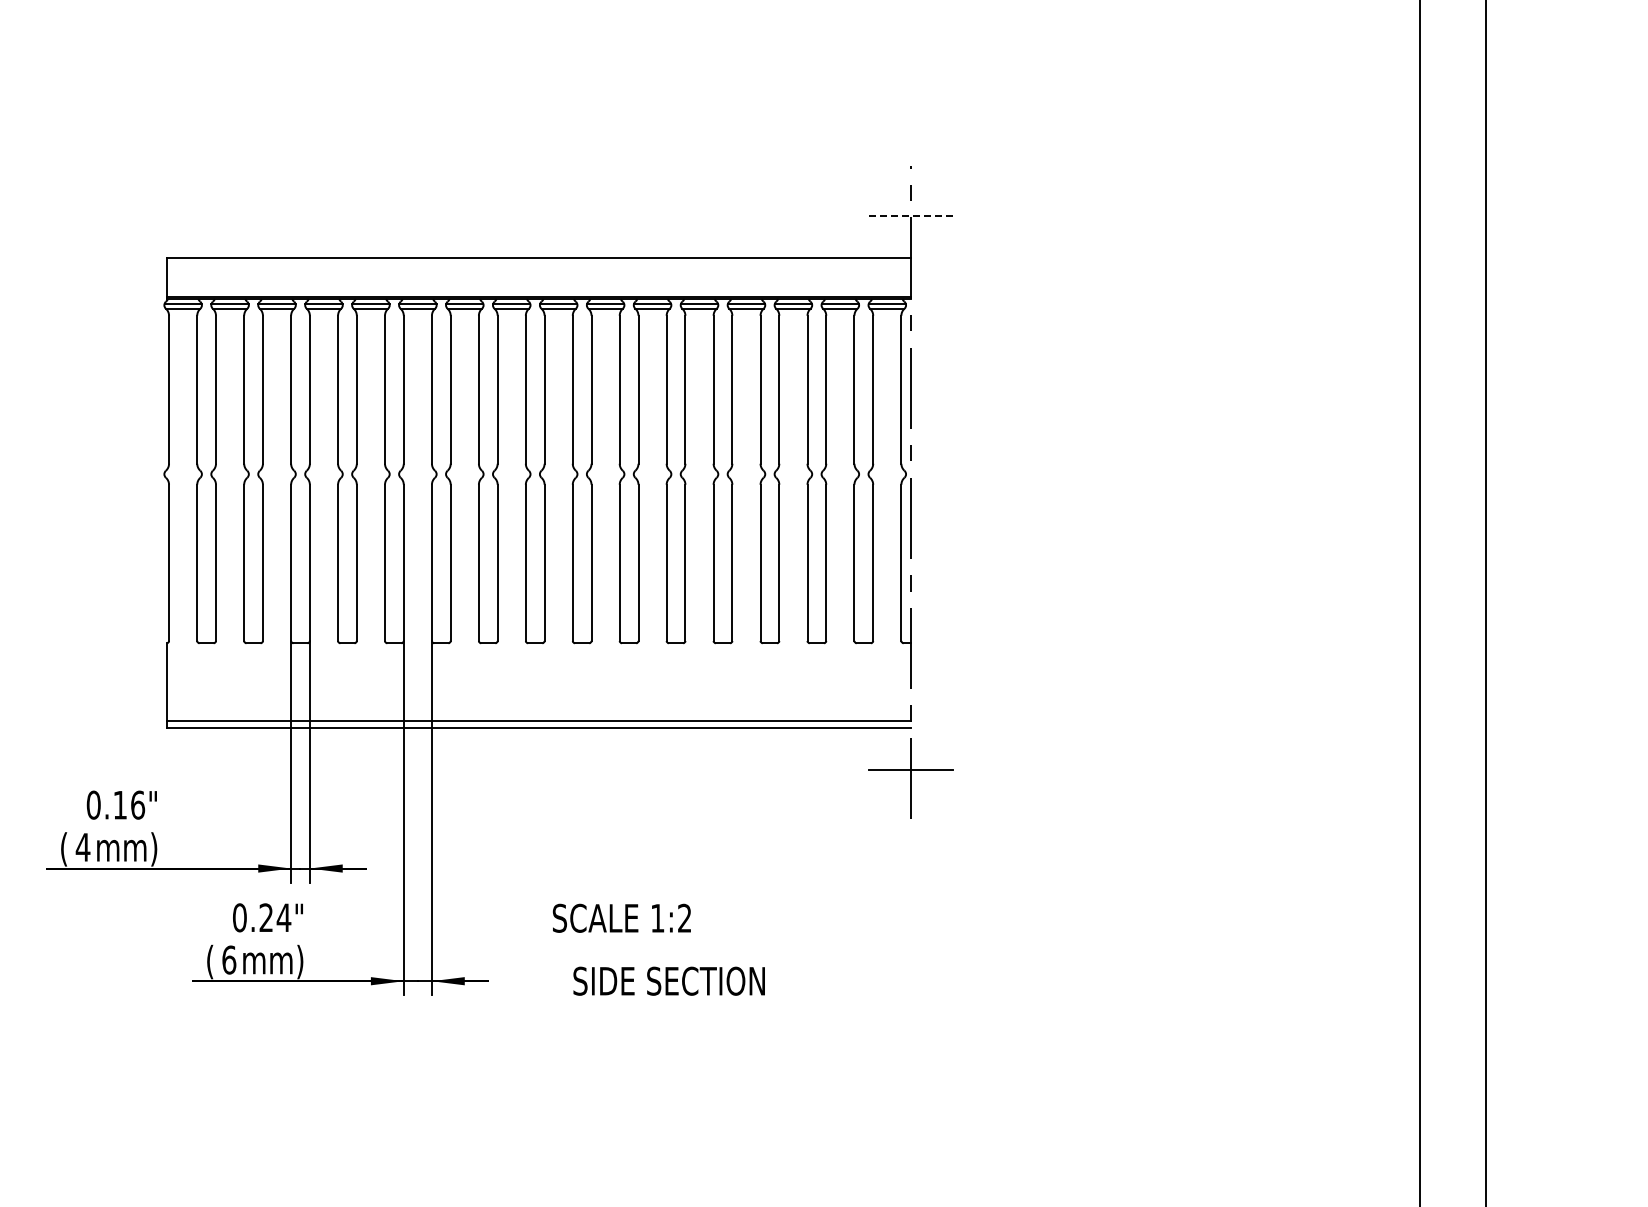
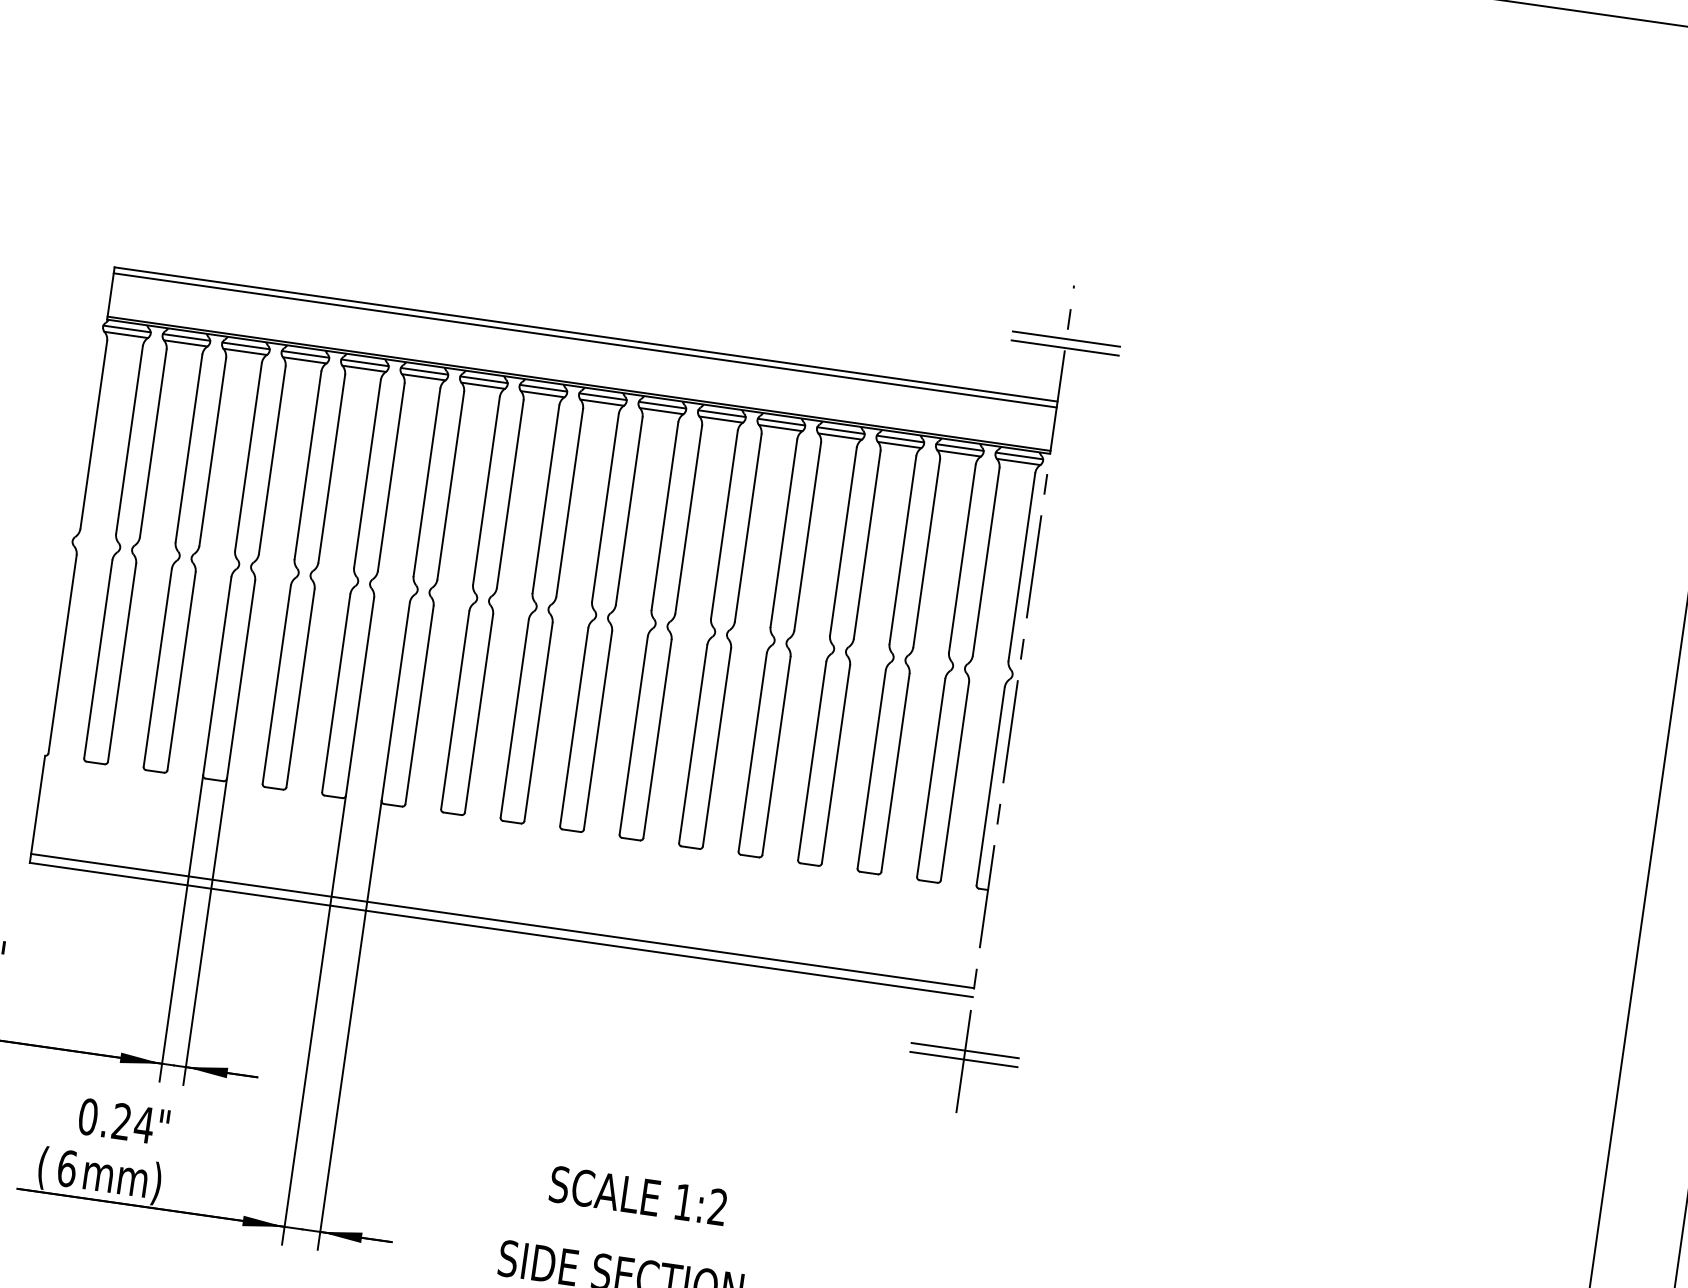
line: (910, 208) -> (1066, 338), added
line: (910, 215) -> (1064, 347), dashed -> solid
line: (538, 262) -> (584, 340), added
line: (910, 777) -> (963, 1060), added
text: (621, 917) -> (637, 1194), moved

